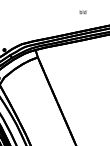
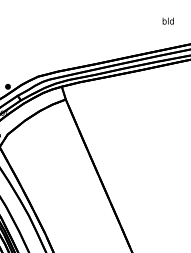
text: (82, 12) -> (167, 21), moved

